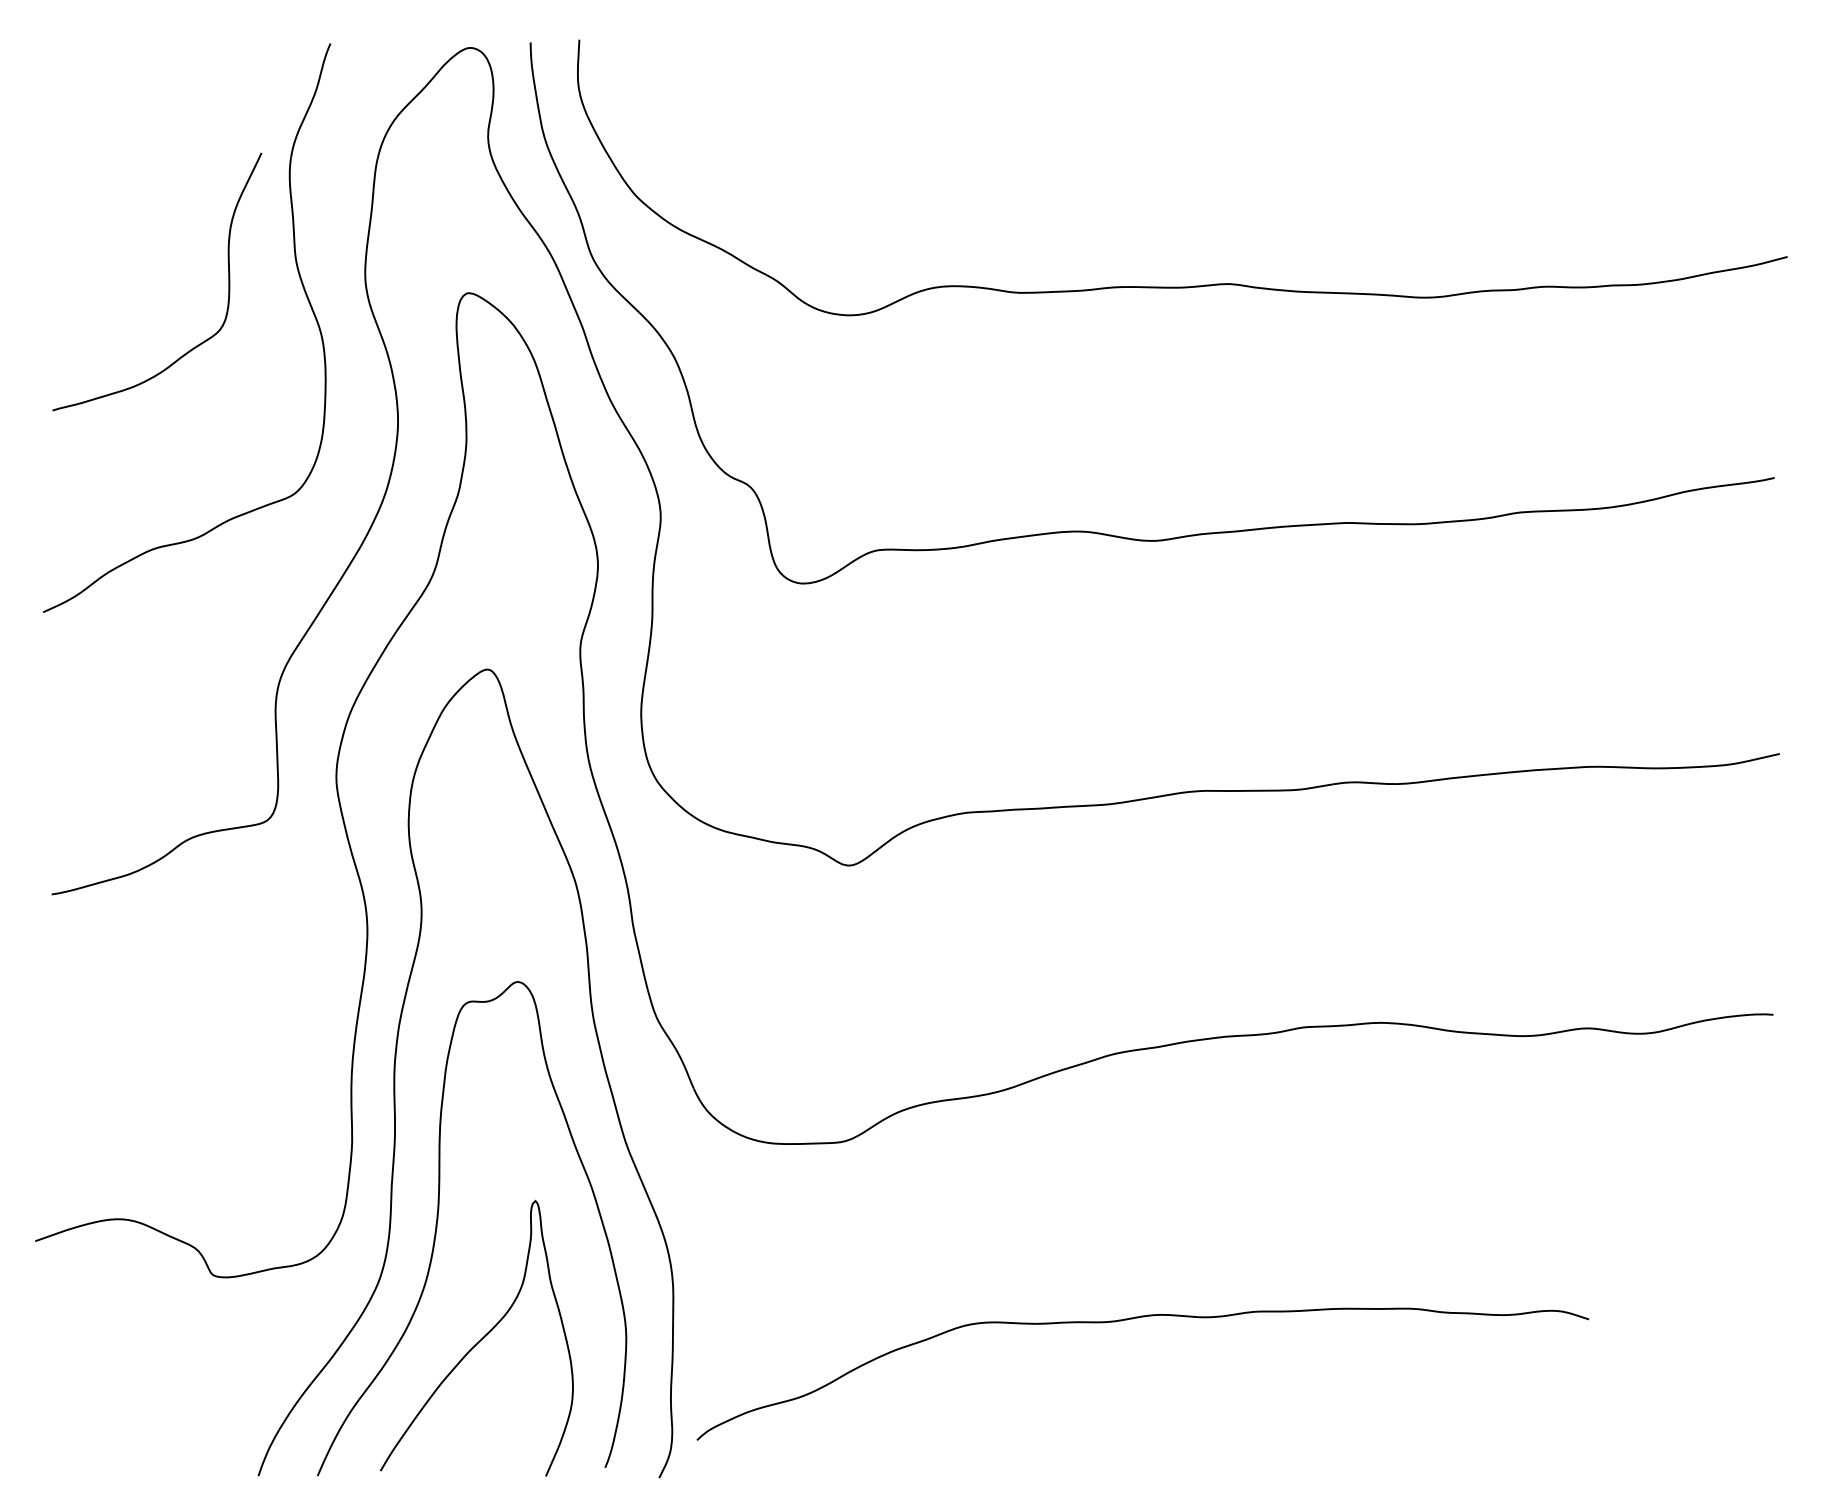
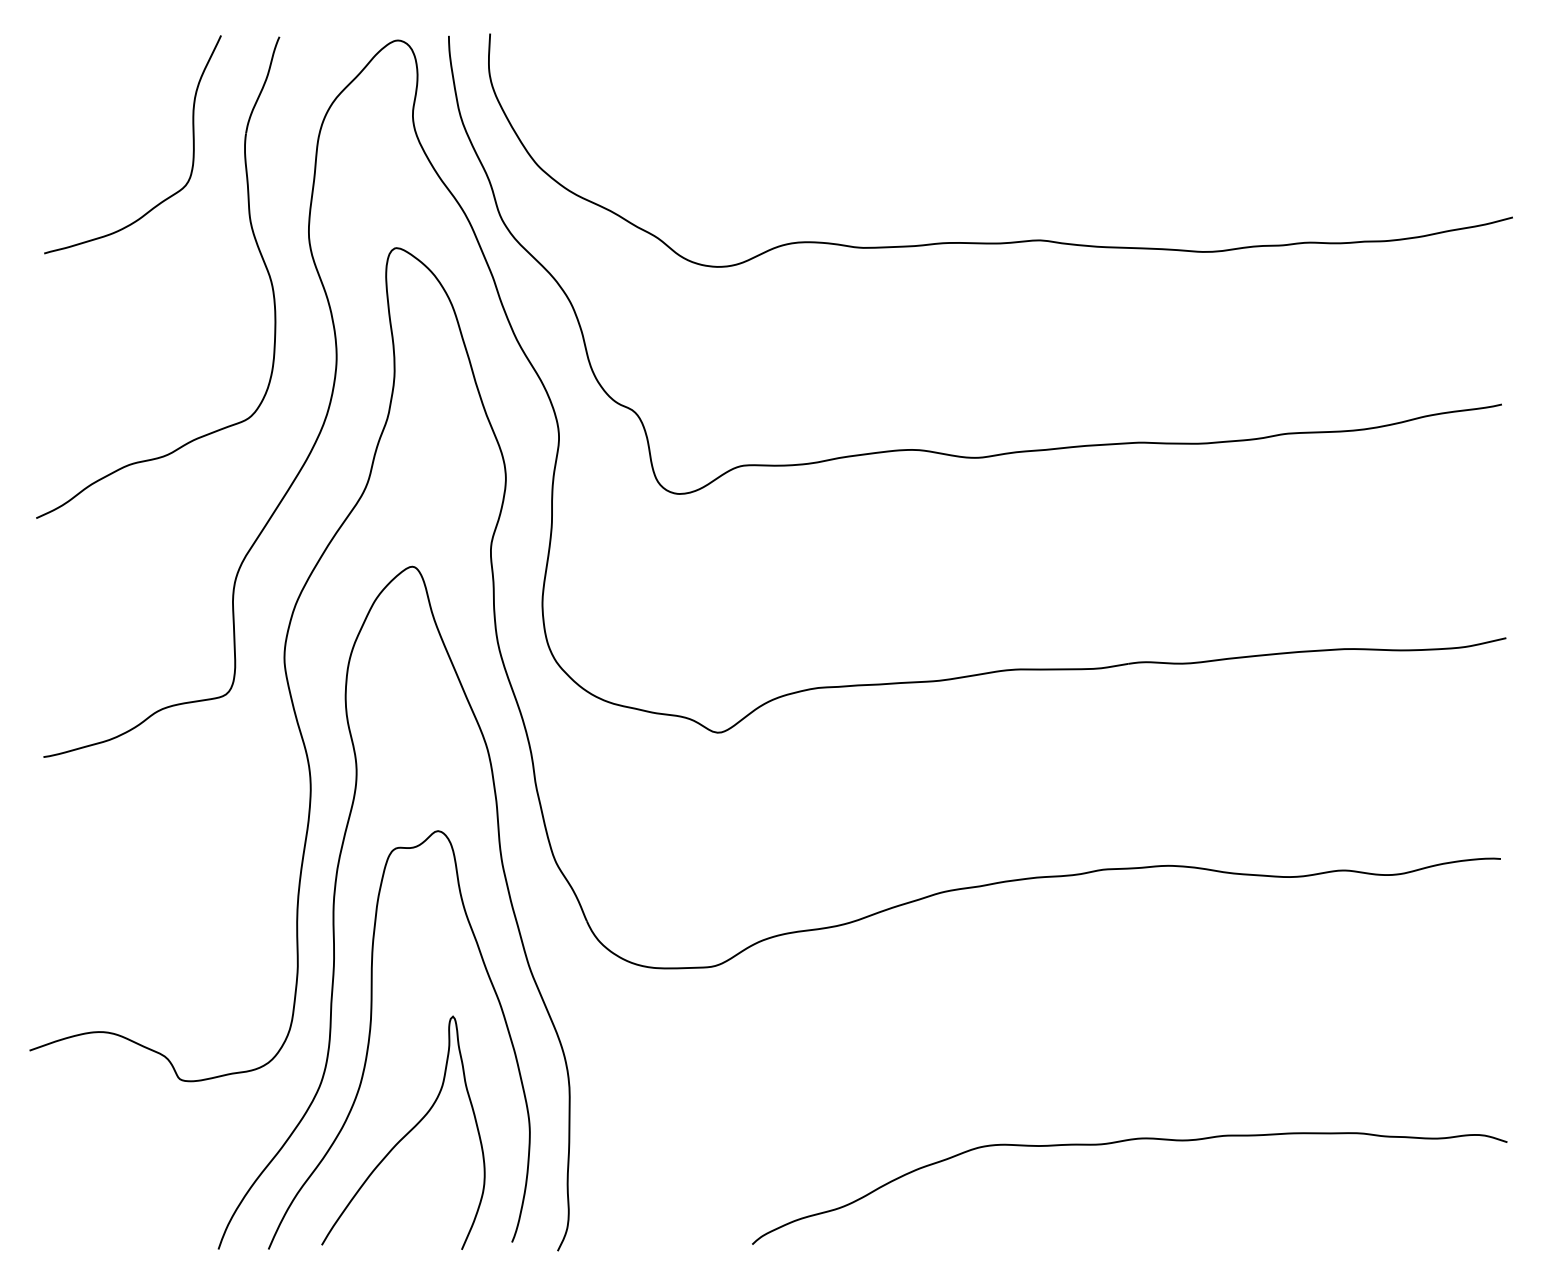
curve: (228, 281) -> (193, 144), moved
curve: (1132, 1319) -> (1120, 1142), moved

